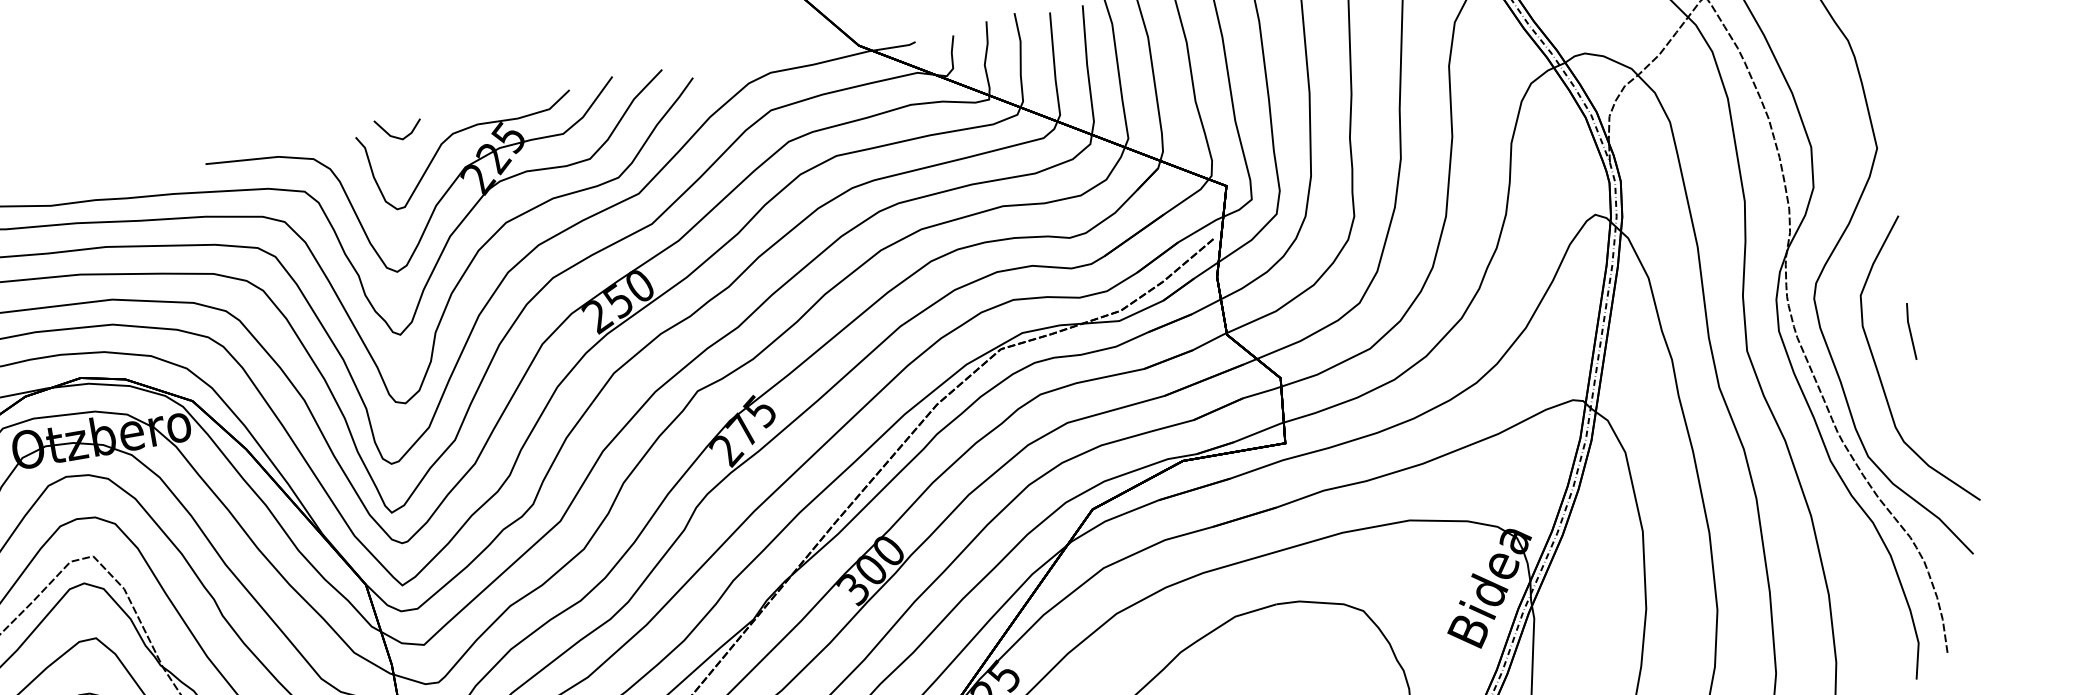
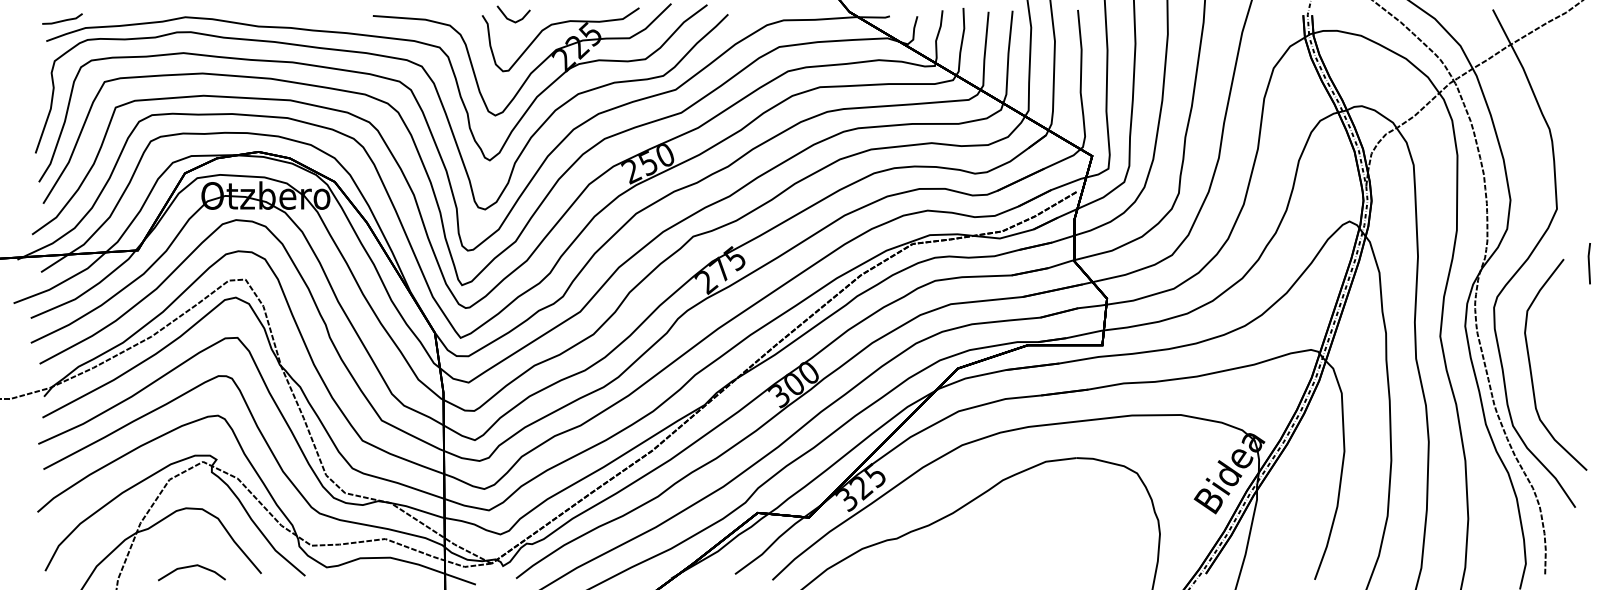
line: (1909, 331) -> (1588, 263), moved

